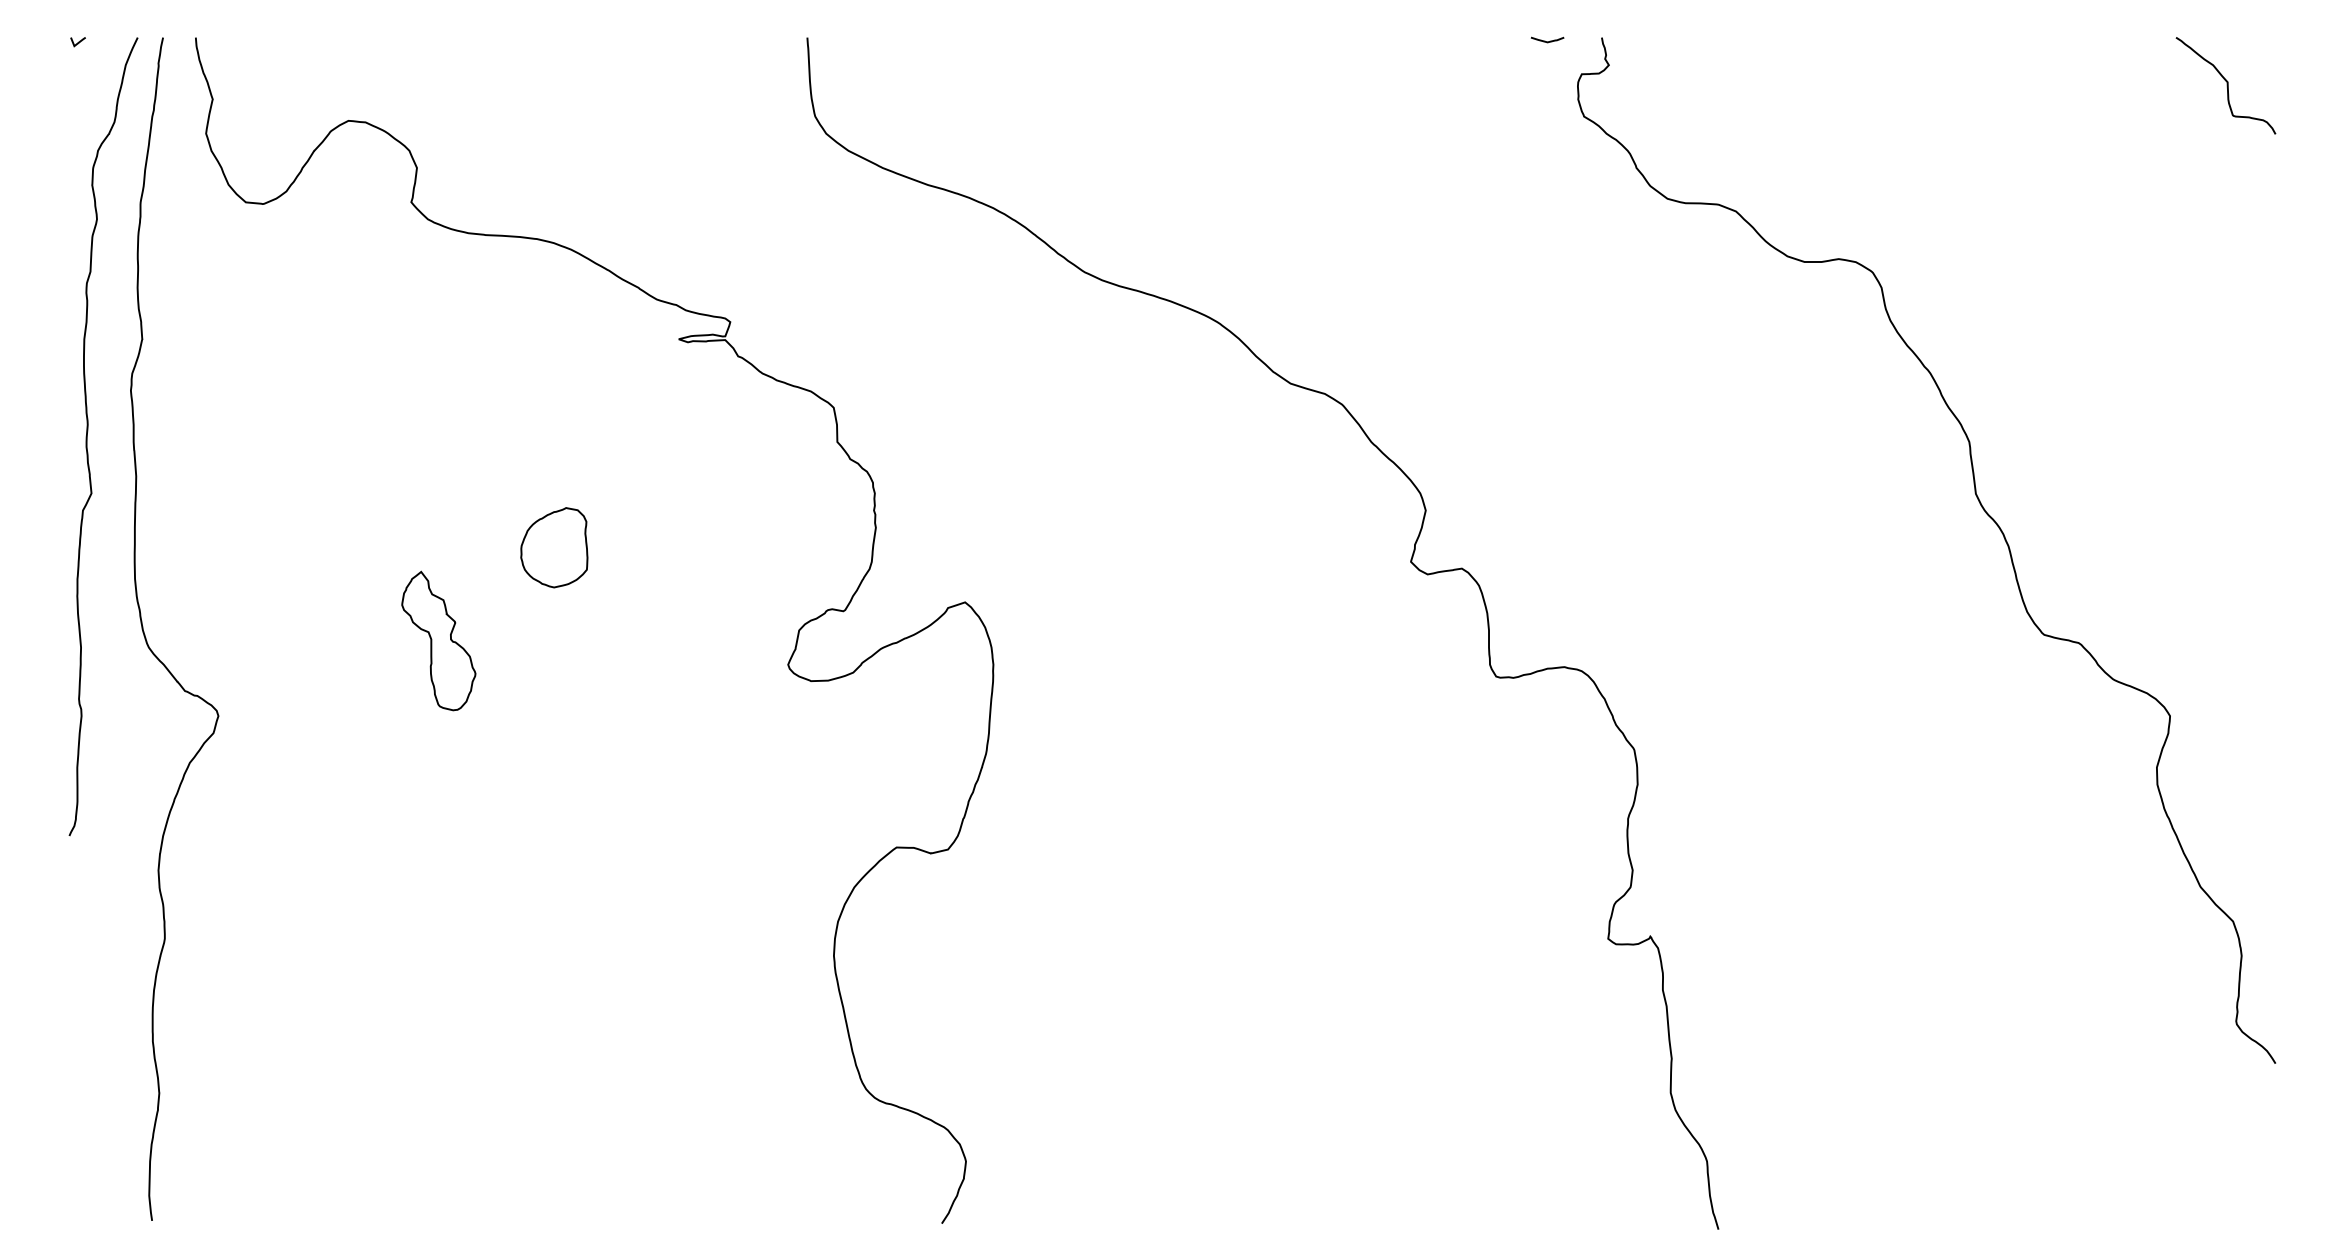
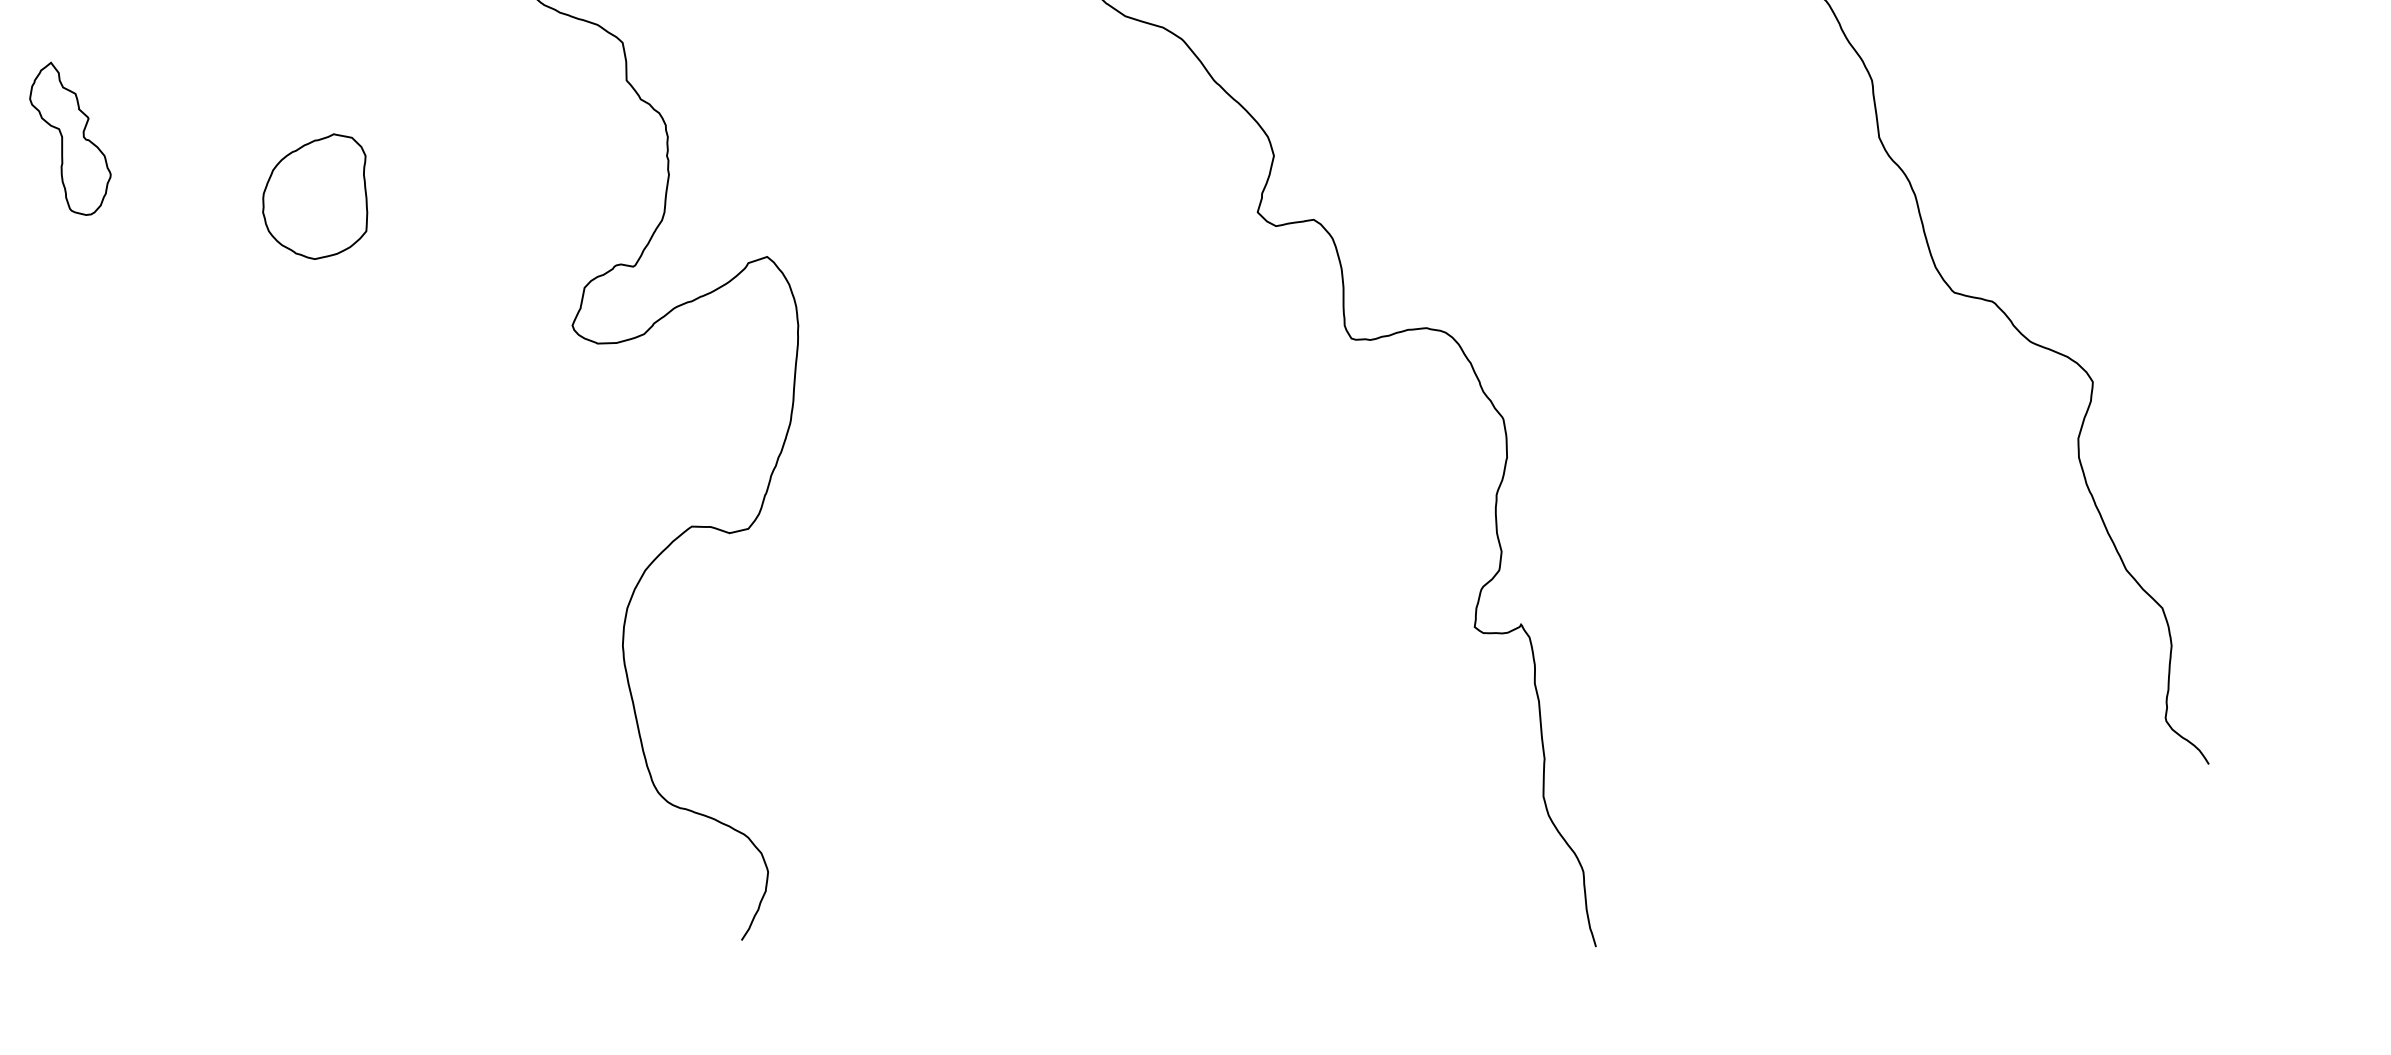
part: (554, 547) -> (315, 196), size x1.43
part: (438, 640) -> (70, 138), moved

